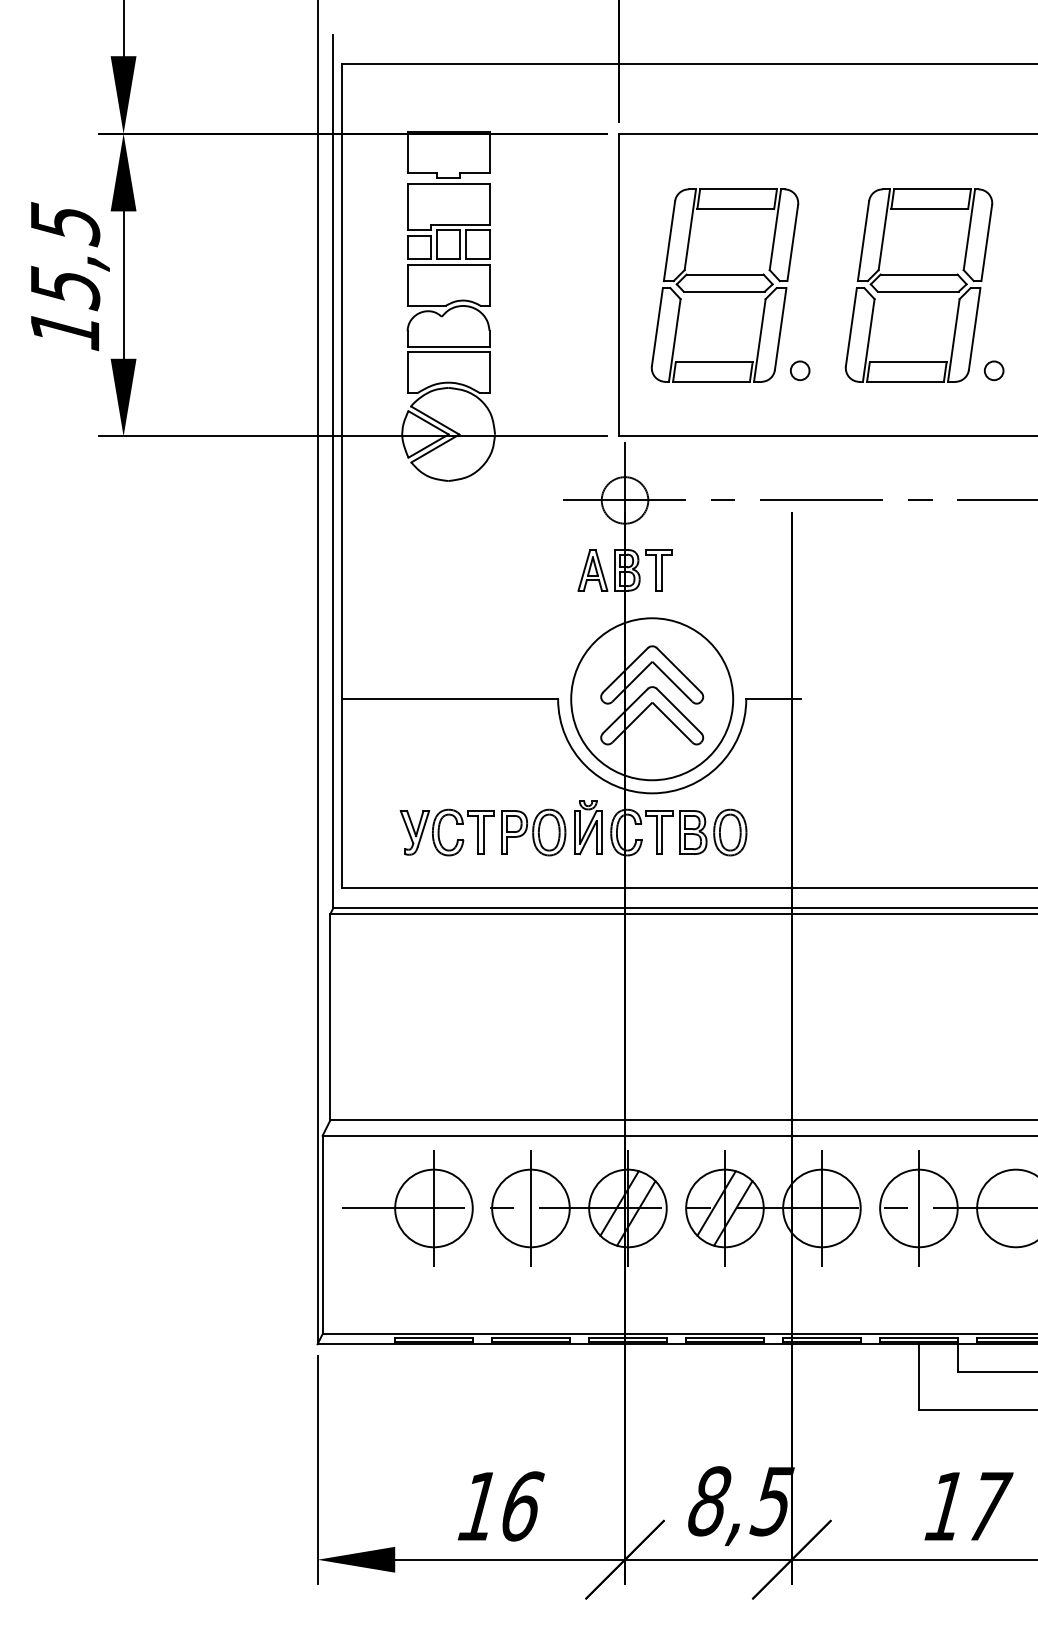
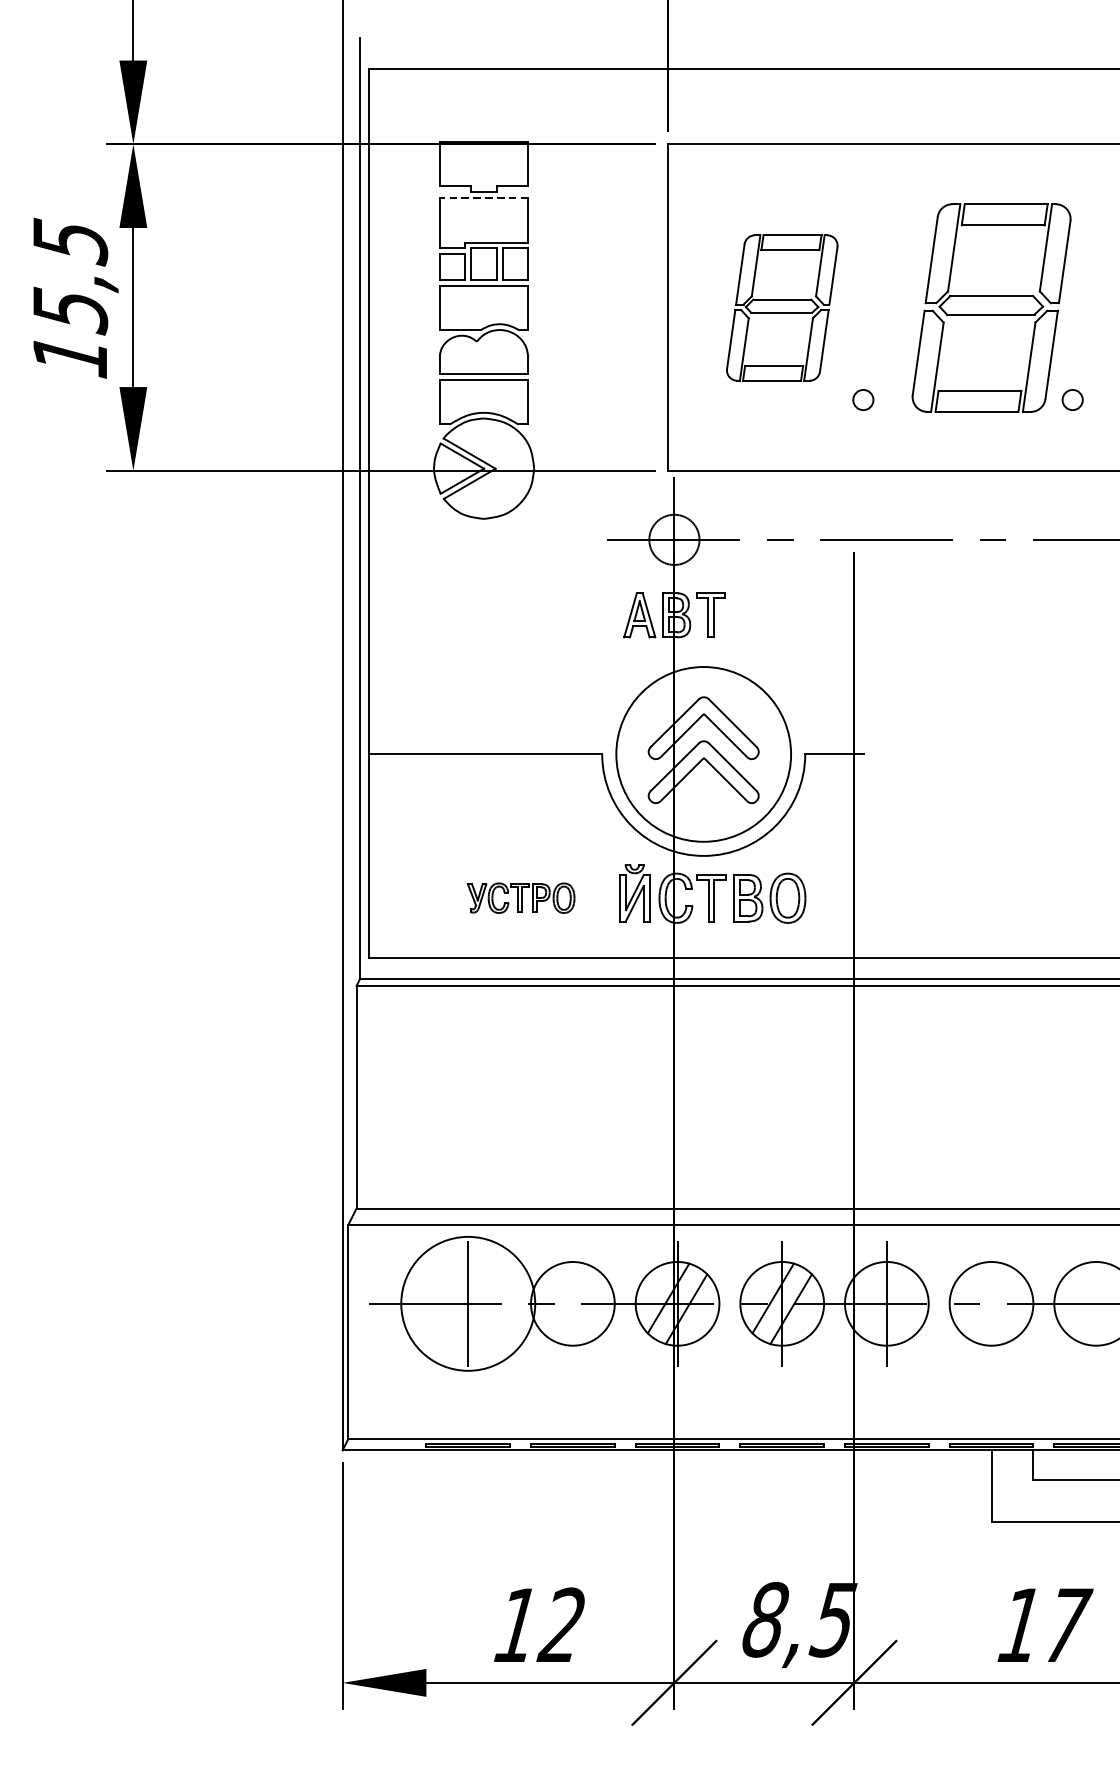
line: (448, 183) -> (483, 197), solid -> dashed
part: (724, 285) -> (781, 307), size x0.7
part: (482, 832) -> (520, 898), size x0.6
circle: (433, 1208) -> (467, 1303), size x1.6
line: (530, 1208) -> (572, 1303), removed
line: (918, 1208) -> (991, 1303), removed
text: (520, 1506) -> (561, 1625), 16 -> 12

